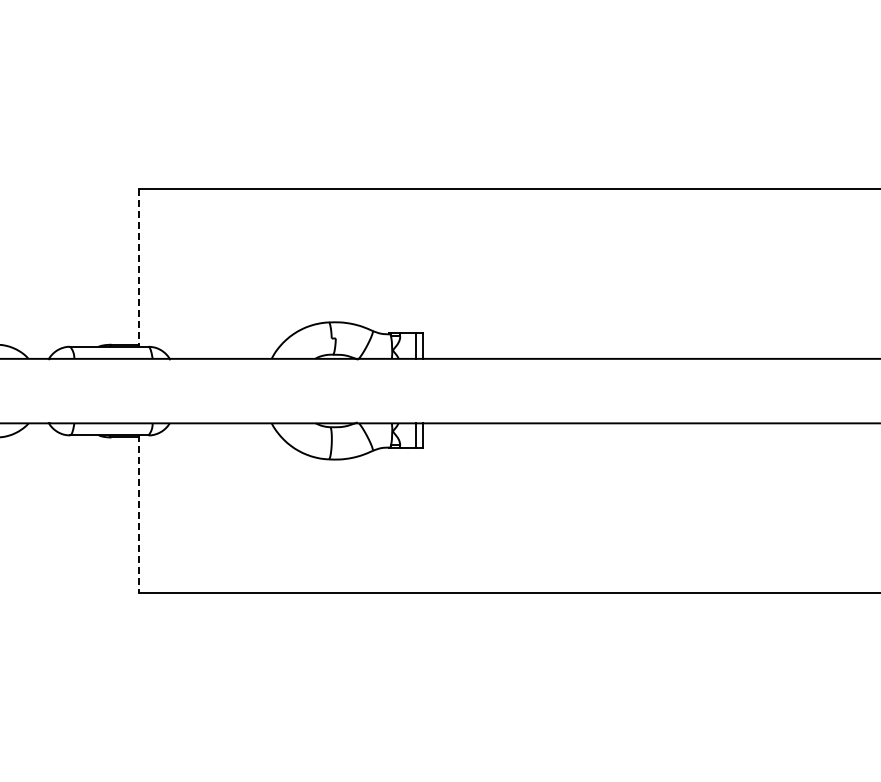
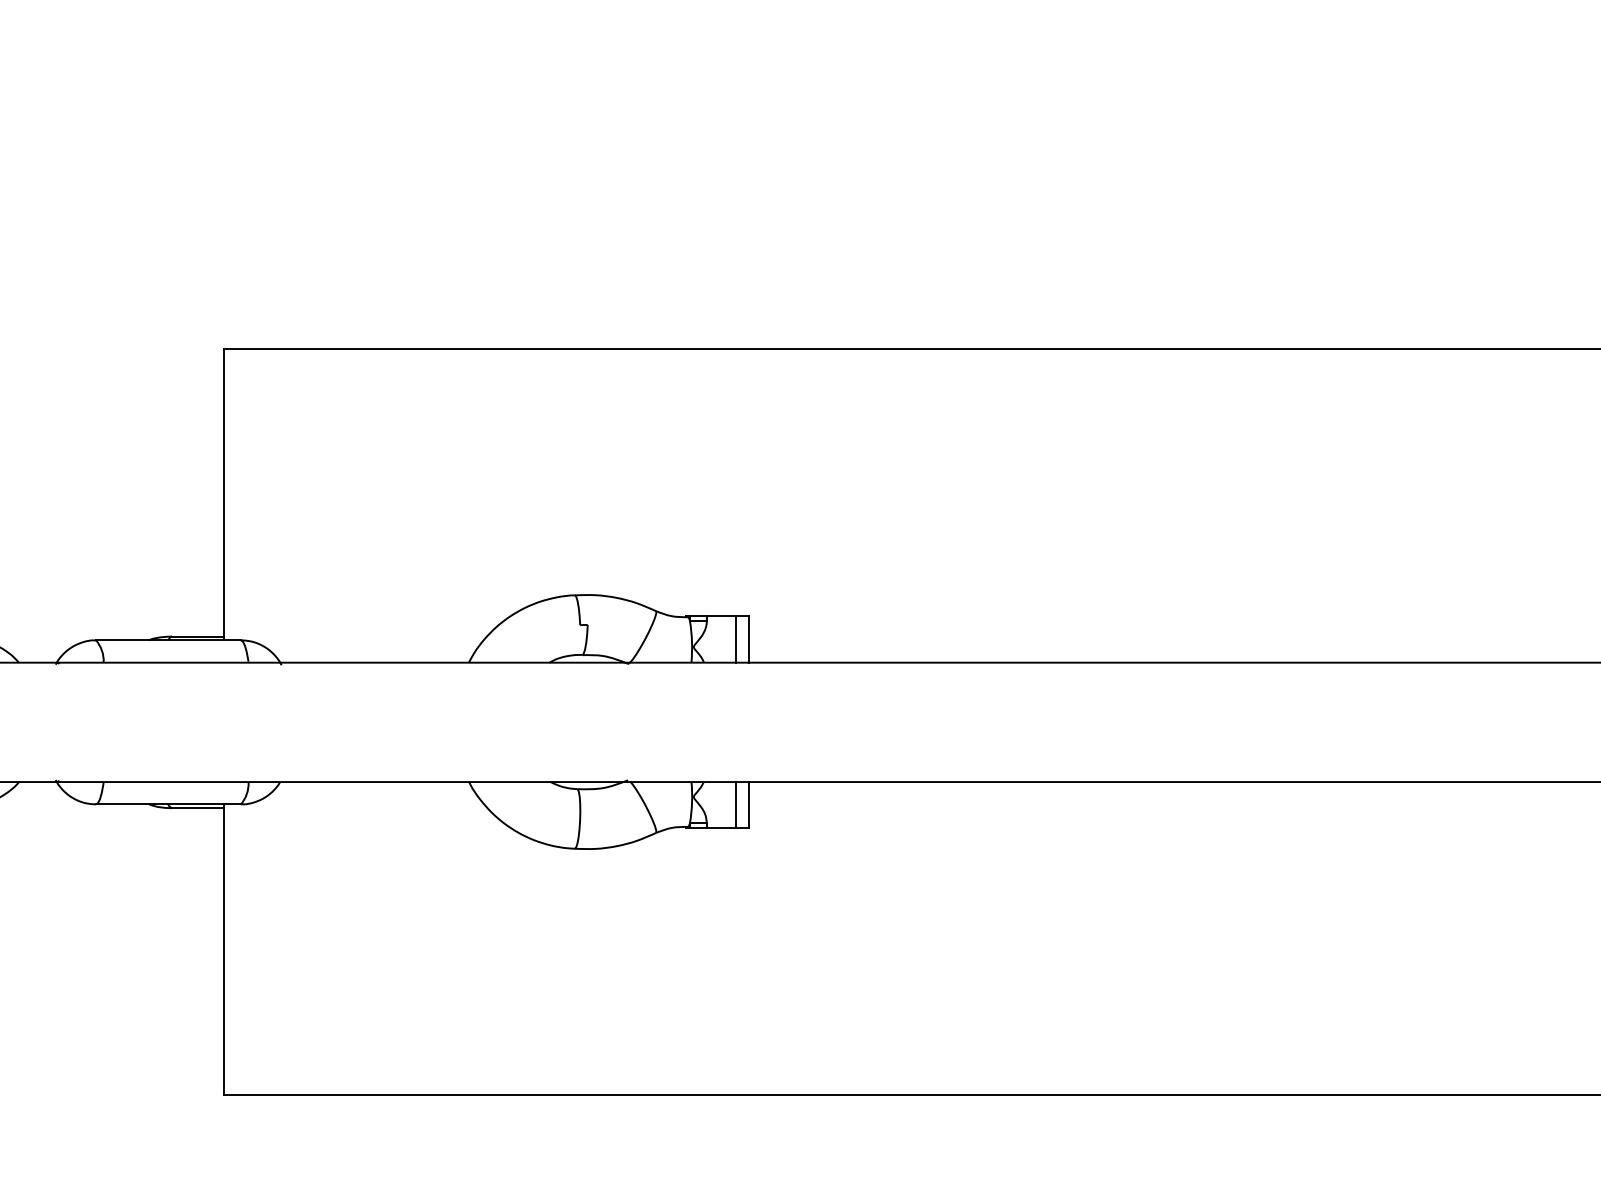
line: (139, 268) -> (224, 495), dashed -> solid
line: (139, 513) -> (224, 948), dashed -> solid

